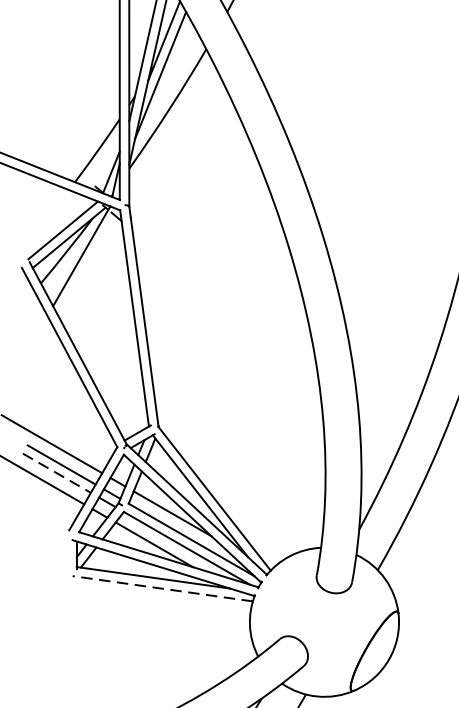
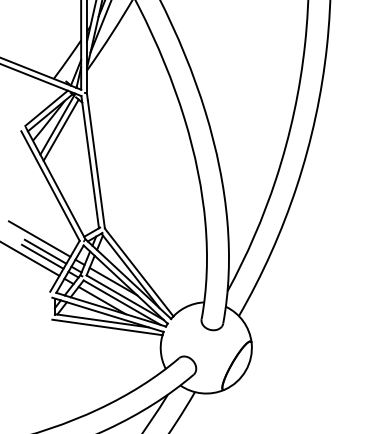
line: (85, 264) -> (60, 129), added
line: (56, 472) -> (42, 256), dashed -> solid
line: (162, 588) -> (107, 327), dashed -> solid

